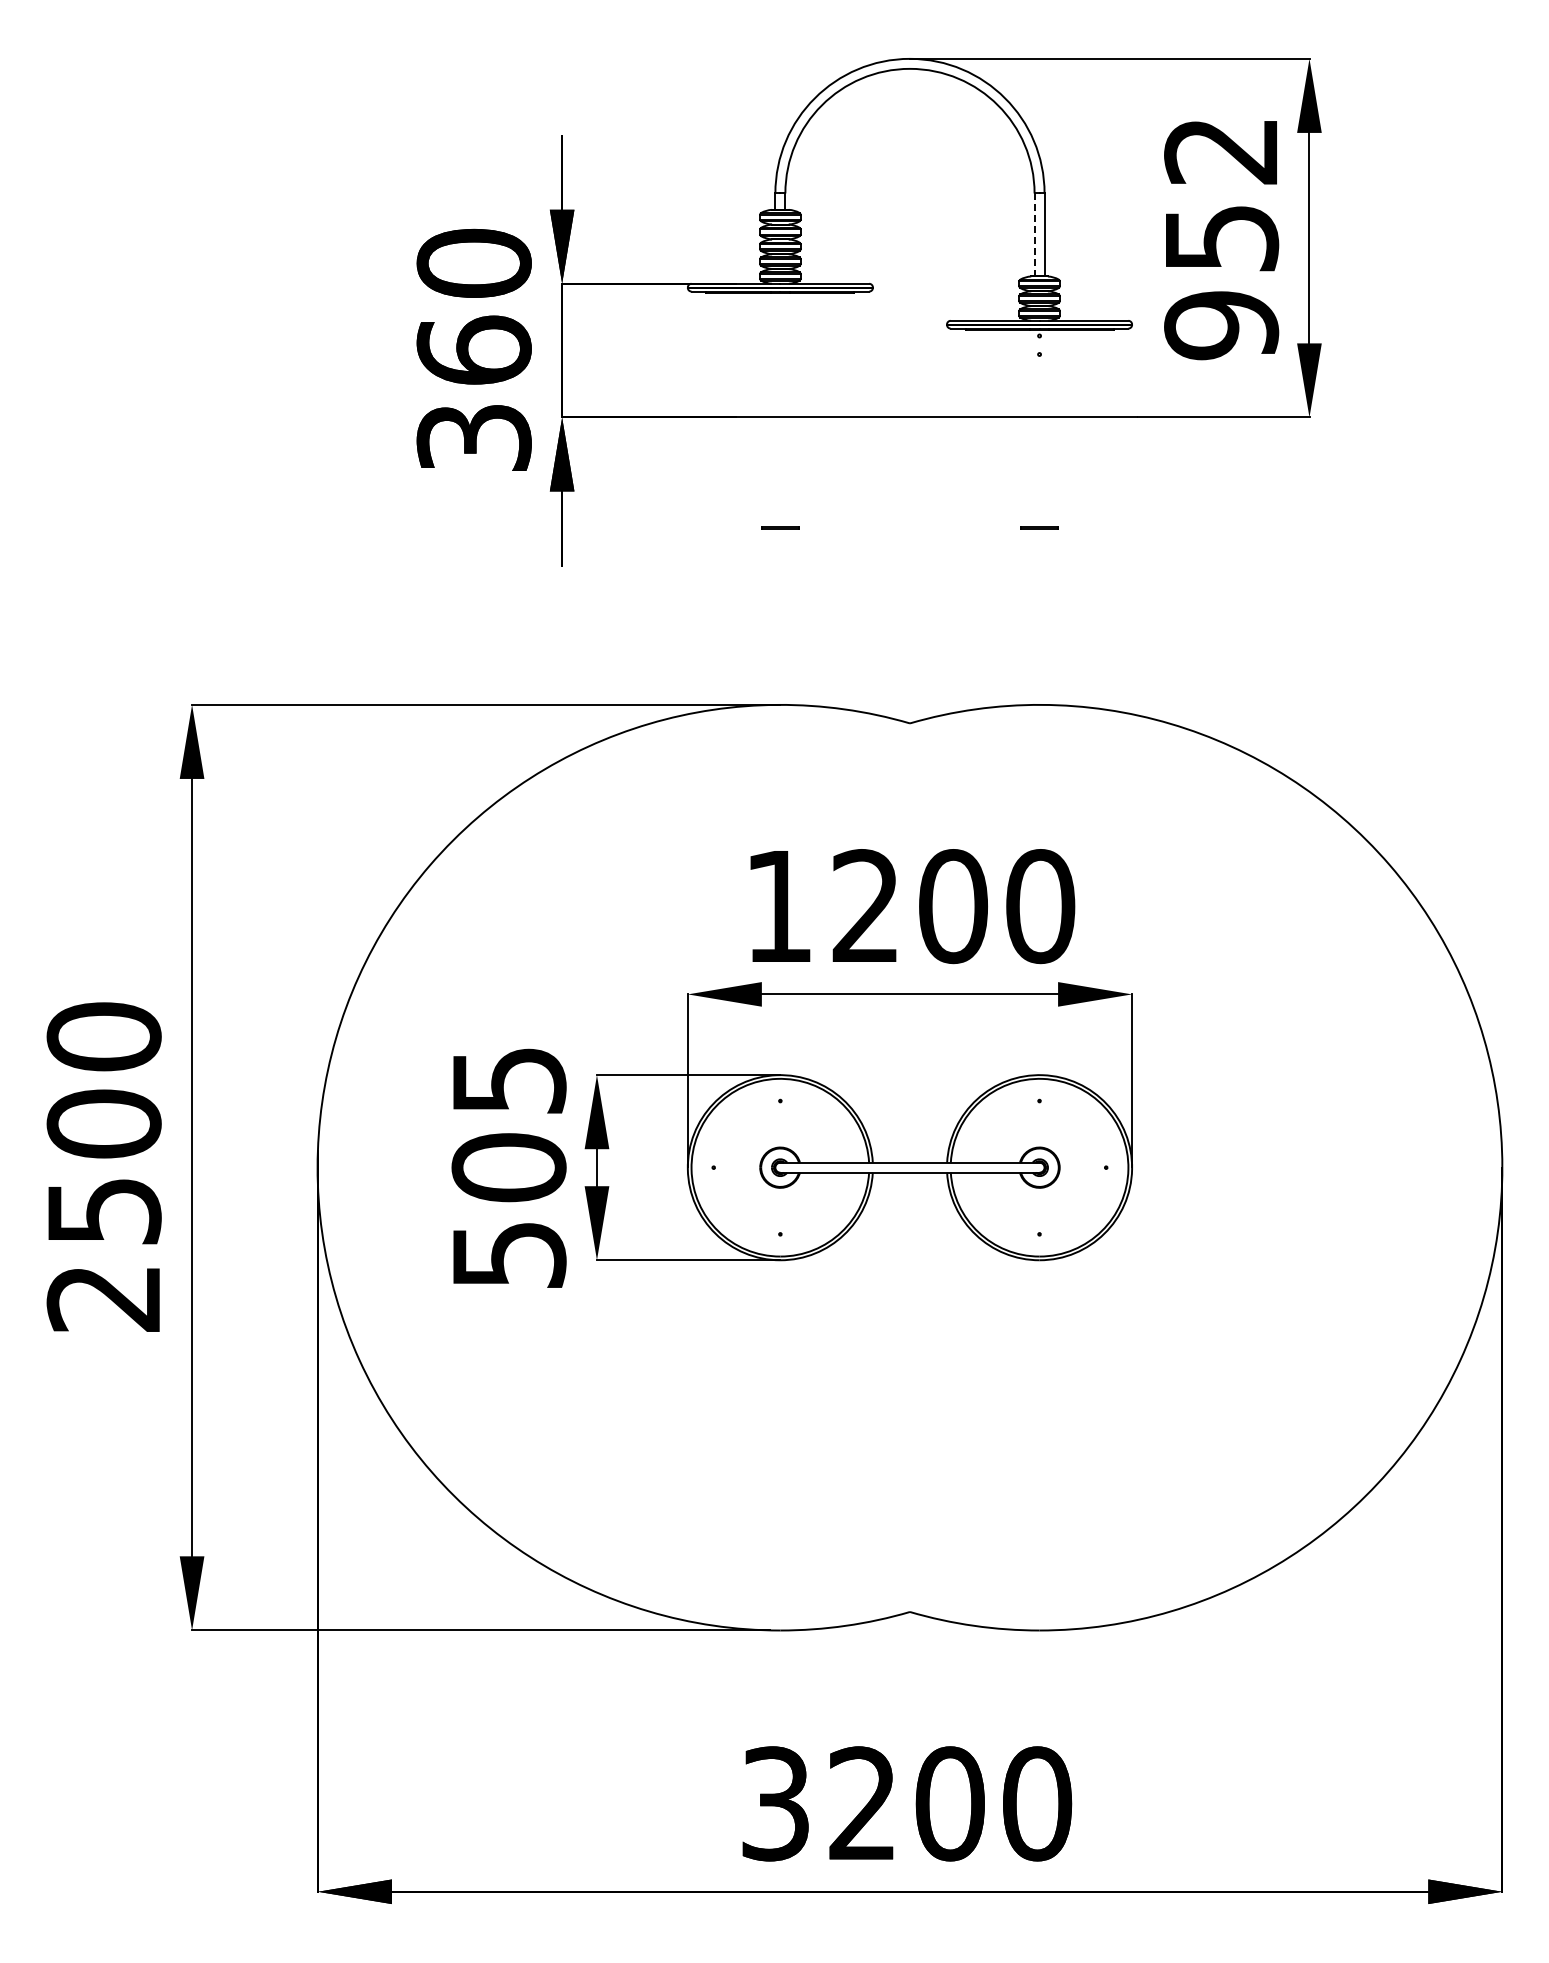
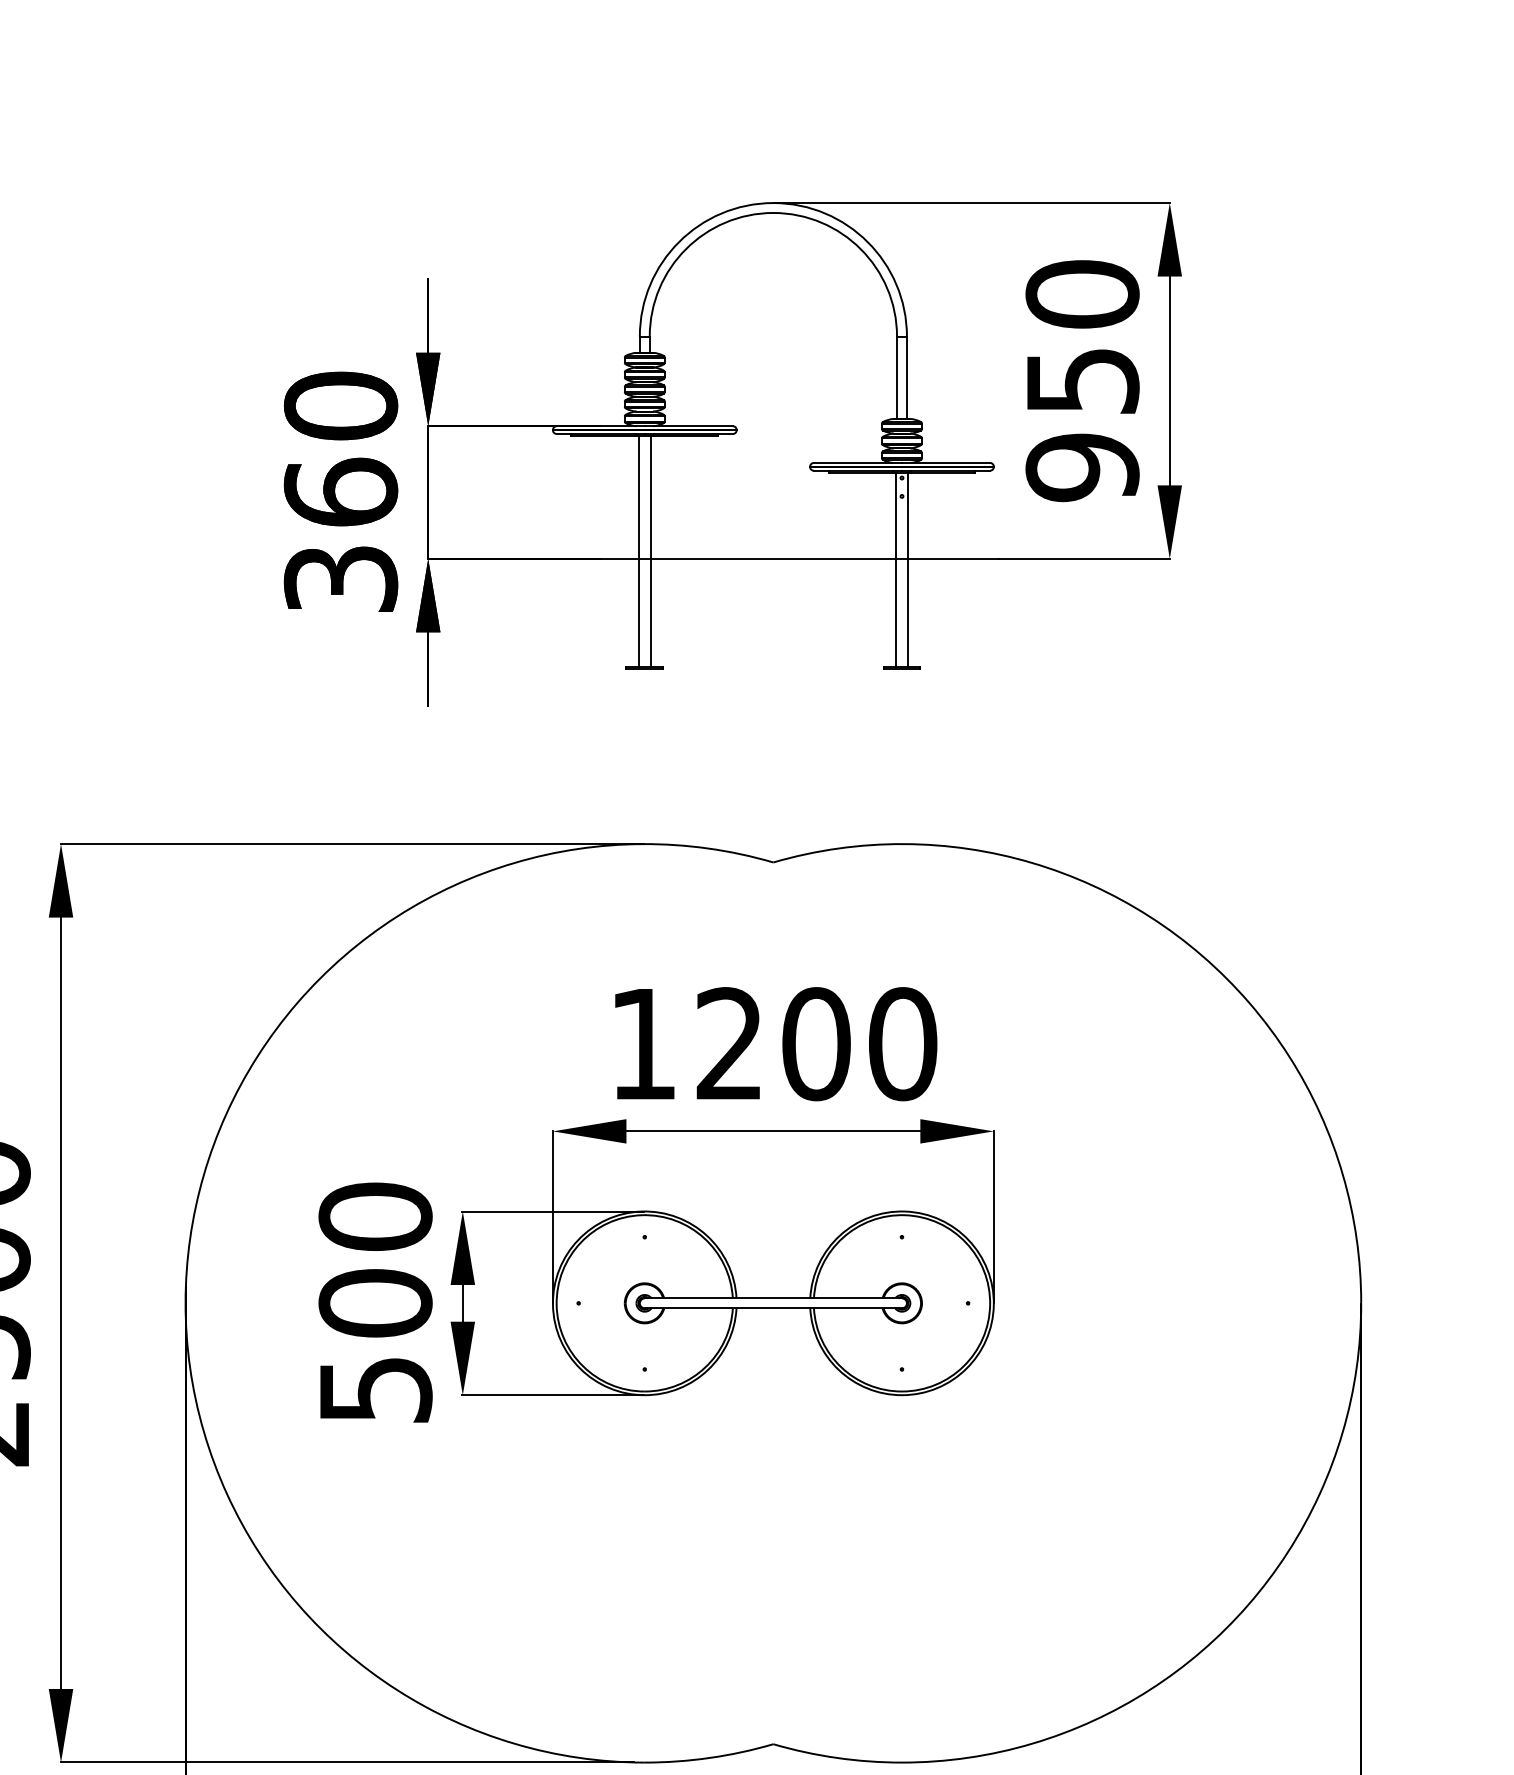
text: (1221, 150) -> (1082, 293), 952 -> 950
line: (1034, 234) -> (896, 377), dashed -> solid
line: (774, 409) -> (638, 550), added
line: (786, 409) -> (650, 550), added
line: (1033, 428) -> (895, 569), added
line: (1045, 428) -> (907, 569), added
text: (508, 1080) -> (375, 1216), 505 -> 500

